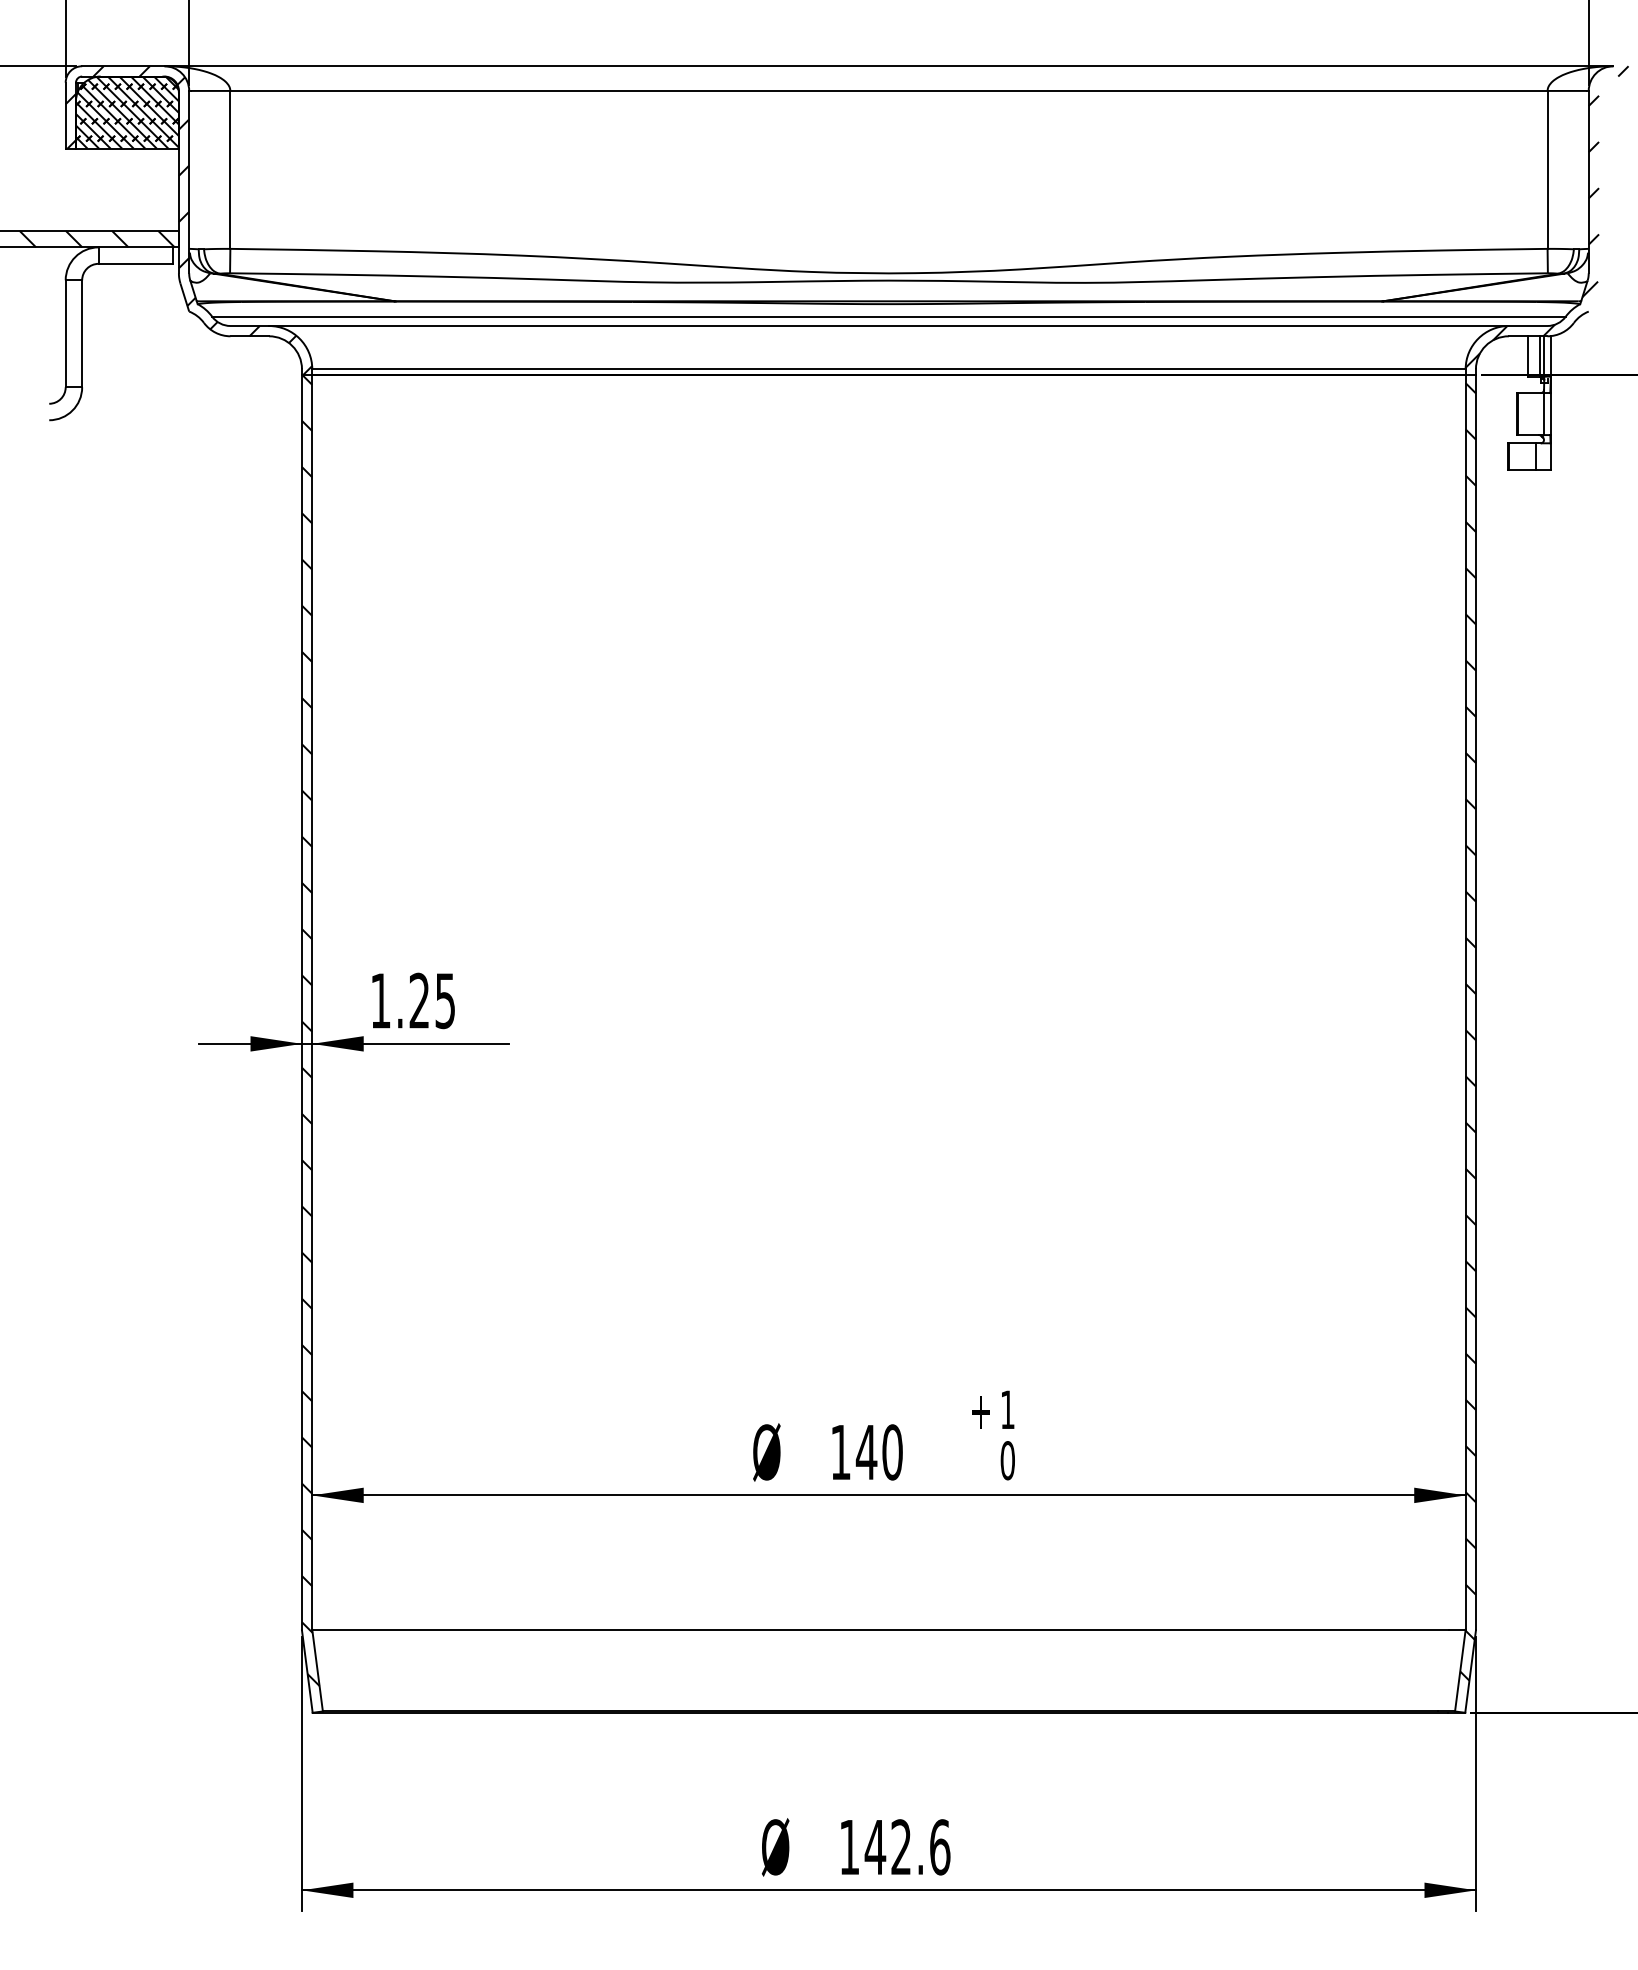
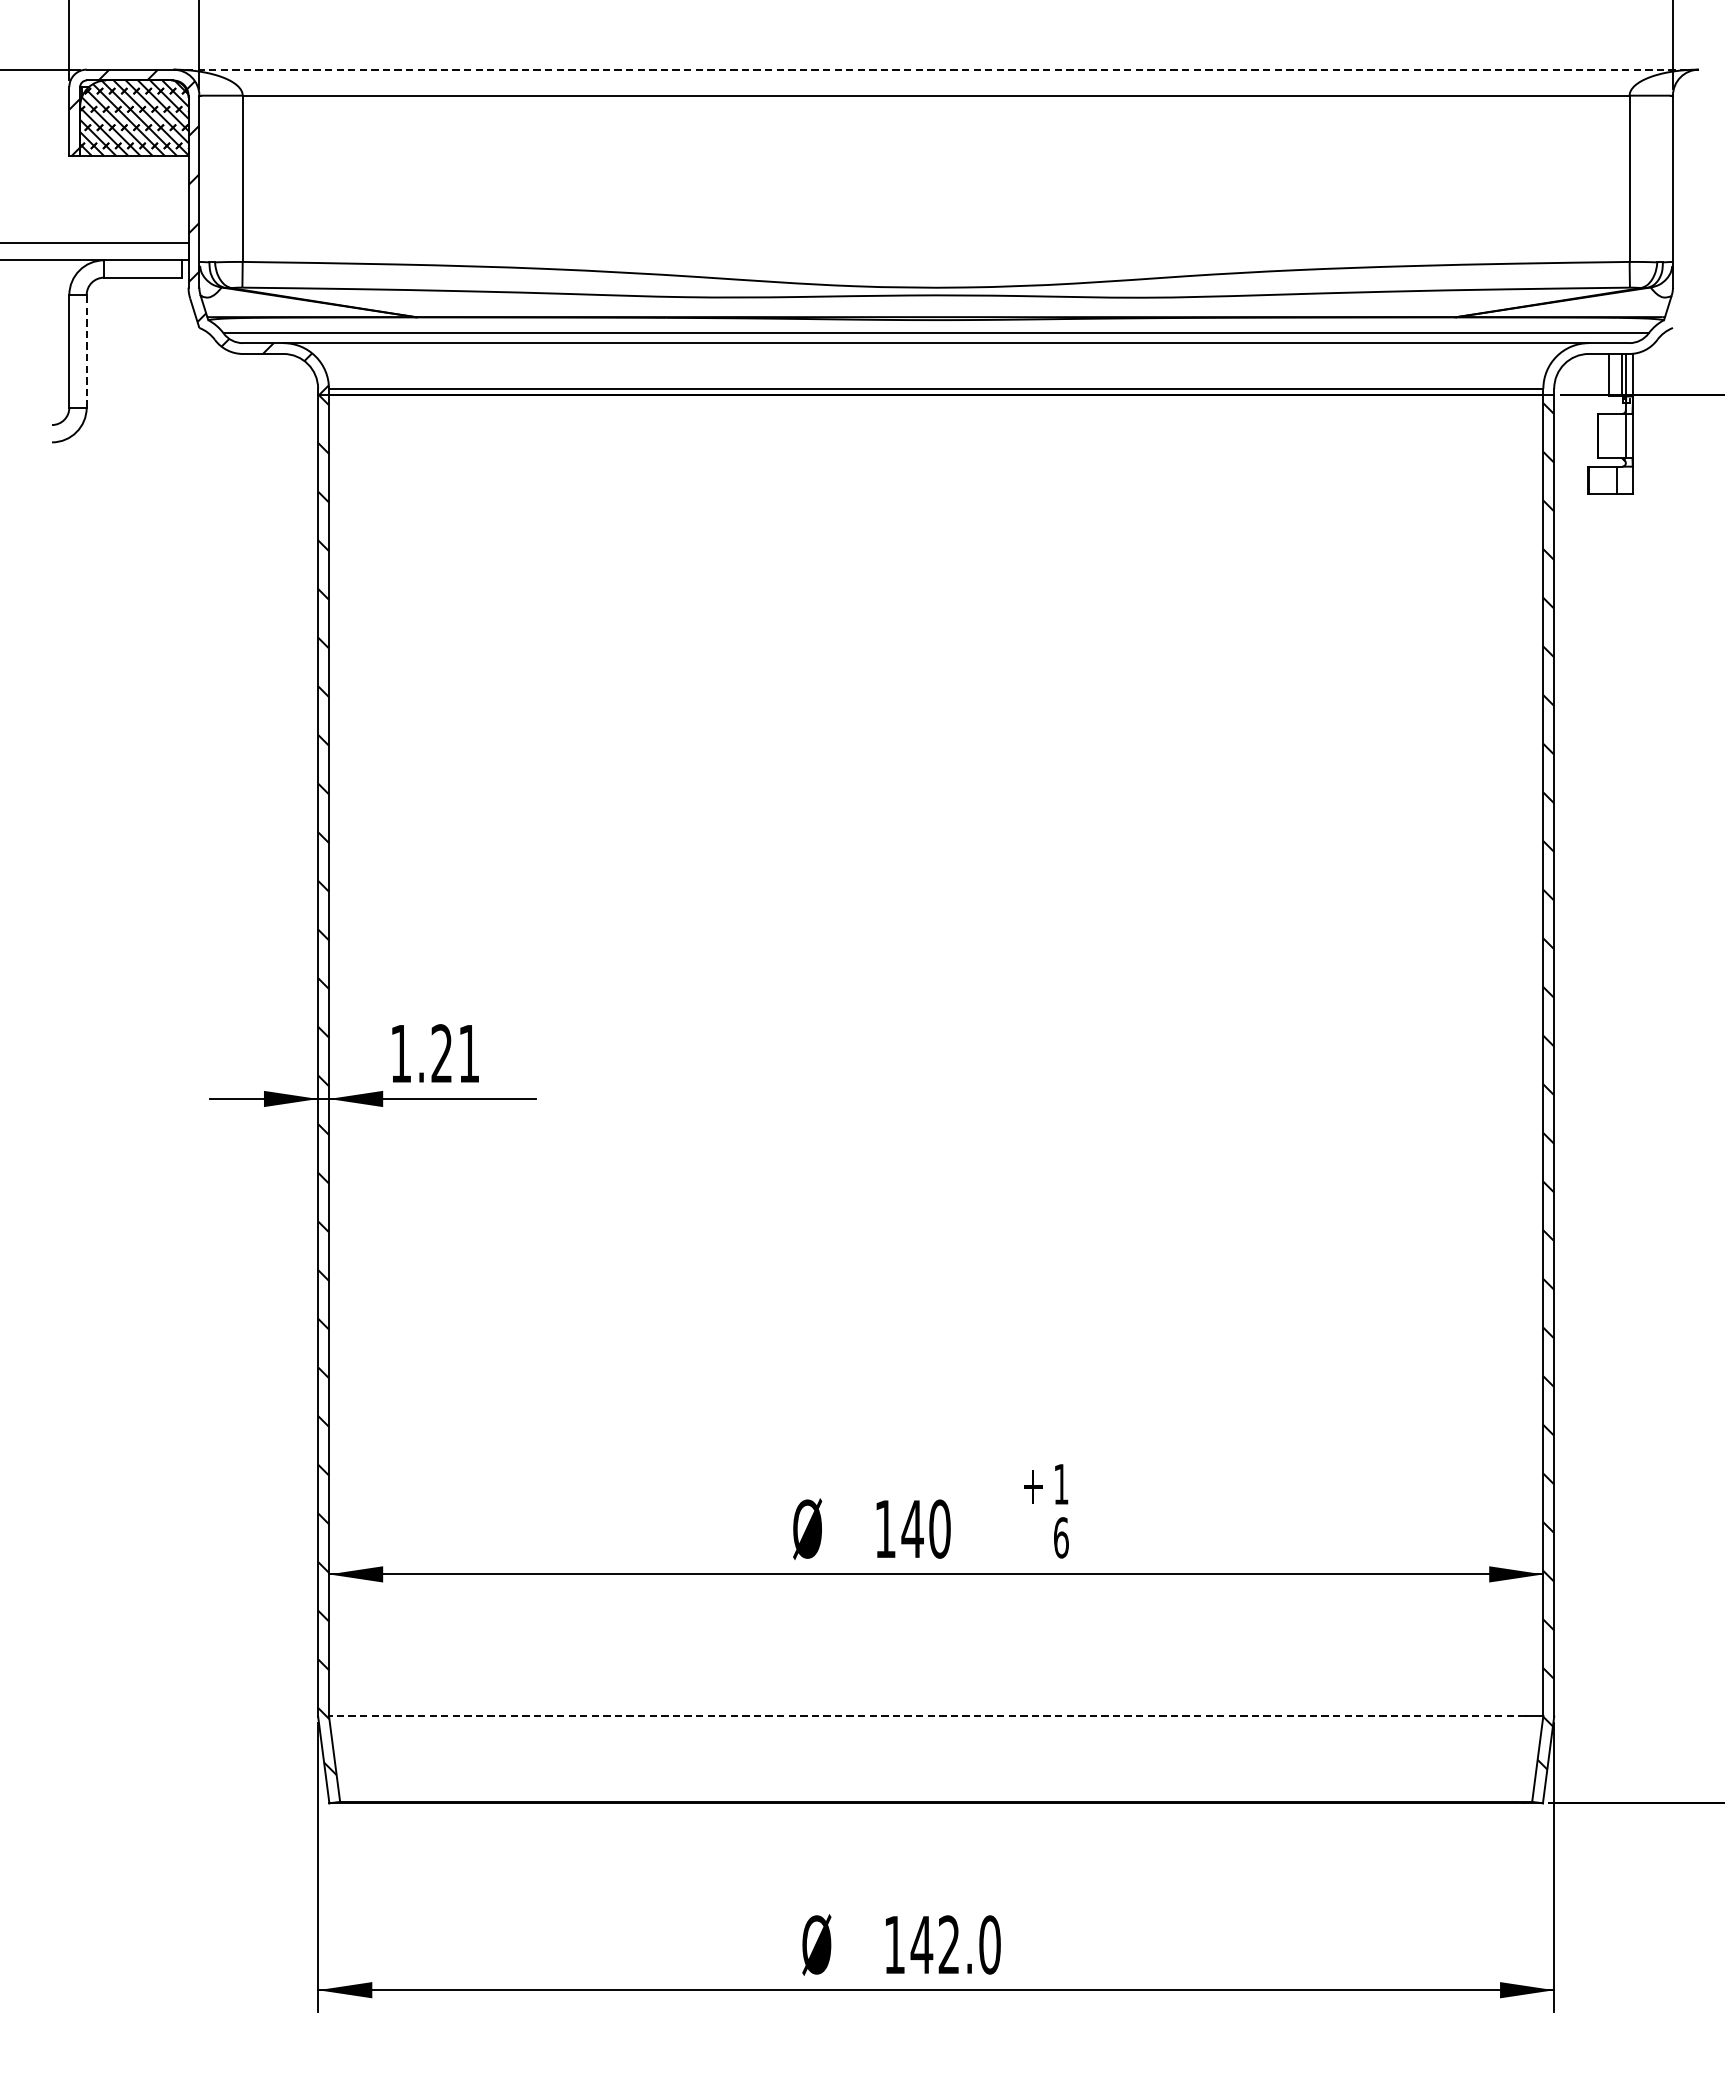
line: (888, 66) -> (935, 69), solid -> dashed
hatch: (1546, 216) -> (1628, 227), removed
hatch: (96, 238) -> (101, 251), removed
line: (82, 333) -> (87, 351), solid -> dashed
text: (444, 1001) -> (468, 1054), 1.25 -> 1.21
text: (1007, 1460) -> (1060, 1537), 0 -> 6
line: (880, 1629) -> (927, 1715), solid -> dashed
text: (940, 1847) -> (990, 1945), 142.6 -> 142.0

